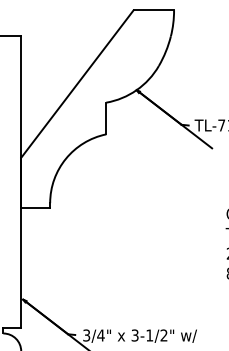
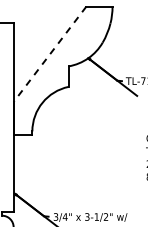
line: (78, 84) -> (50, 54), solid -> dashed

